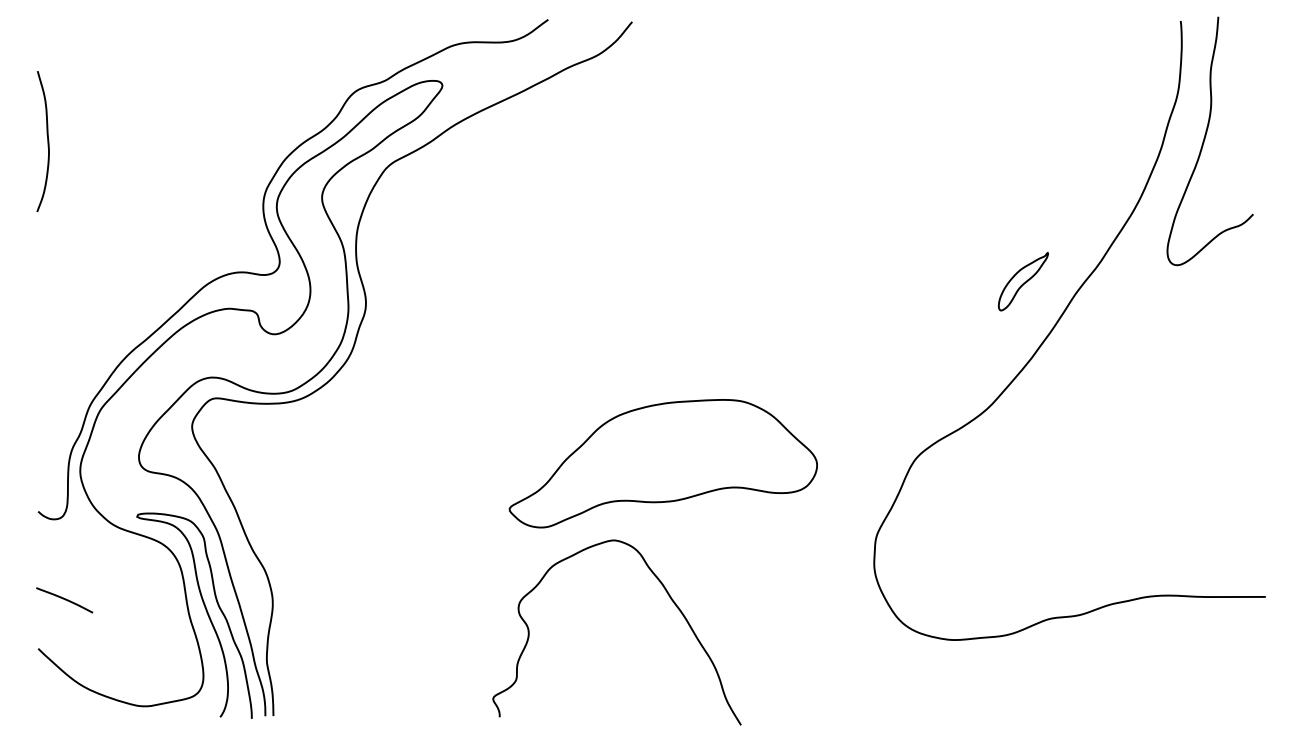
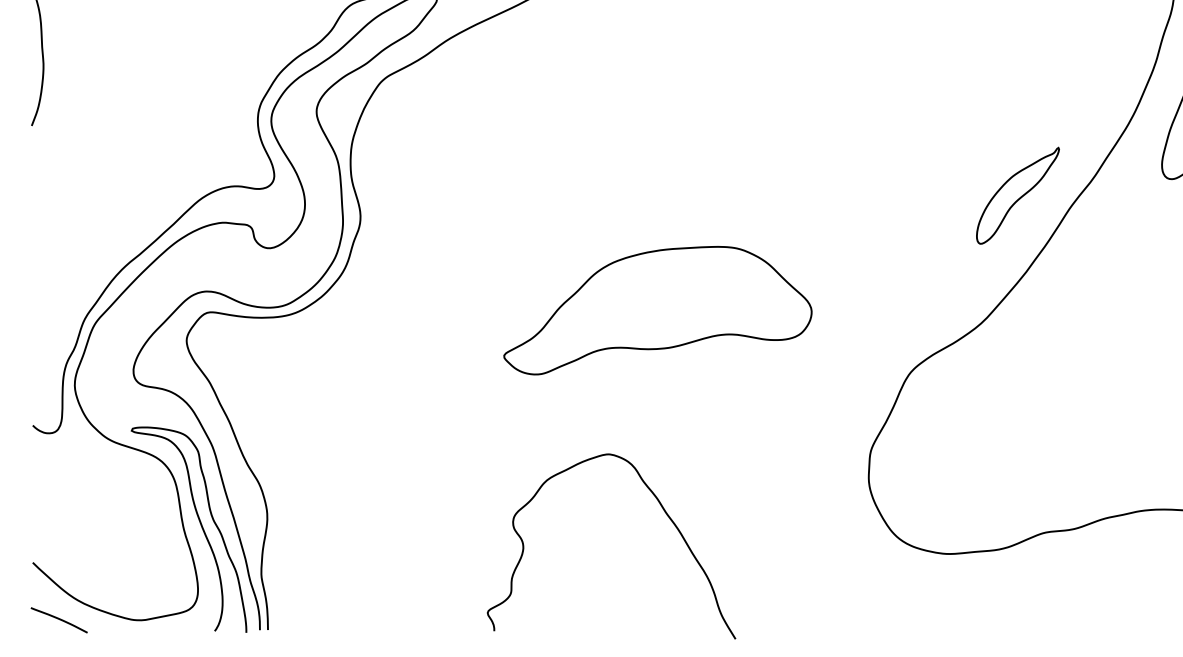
part: (1023, 281) -> (1018, 195), size x1.67
part: (662, 463) -> (657, 310), moved
curve: (64, 599) -> (59, 619), moved

